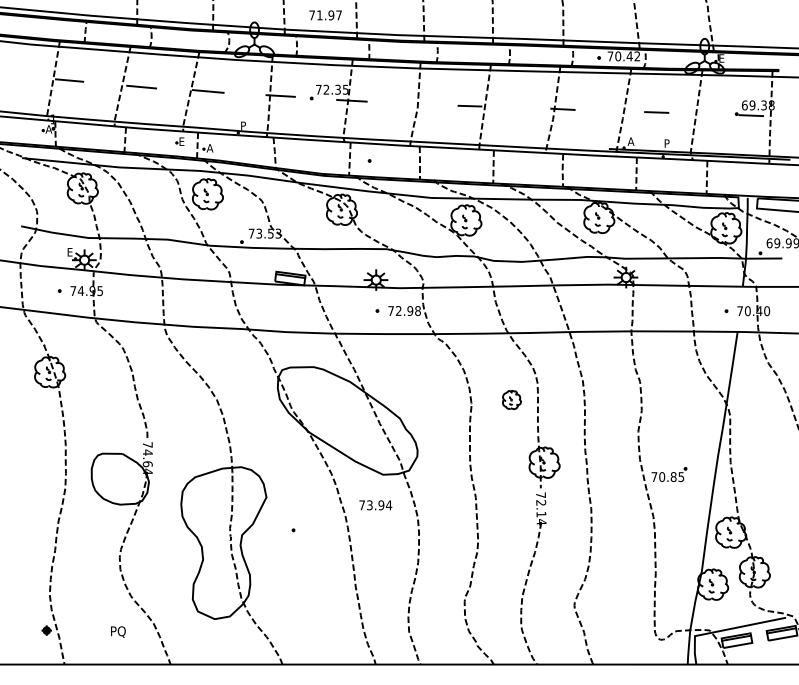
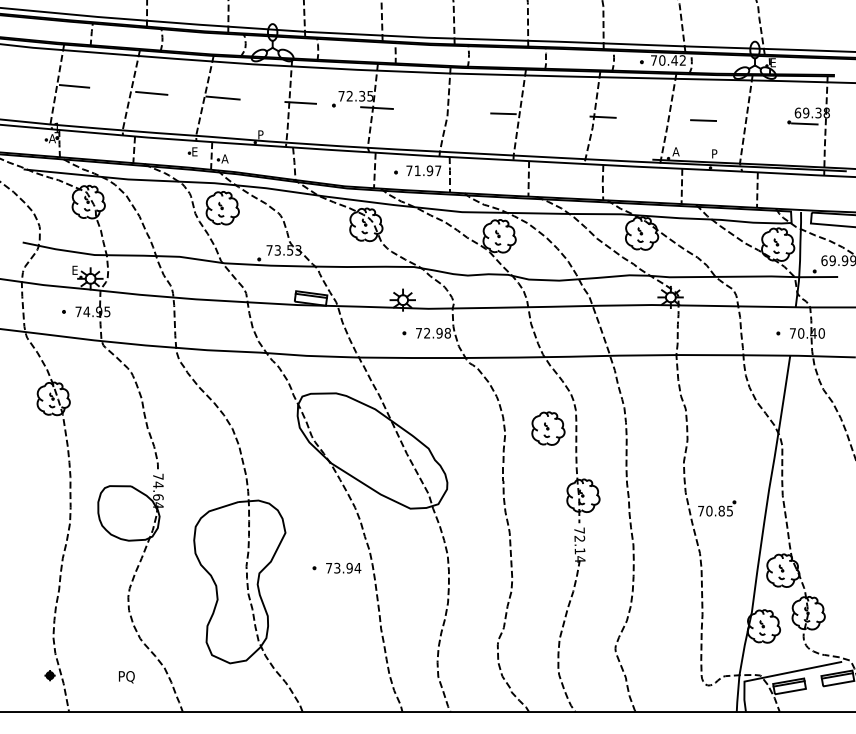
text: (325, 15) -> (423, 170), moved
part: (511, 399) -> (547, 428), size x1.67
text: (375, 505) -> (343, 568), moved

